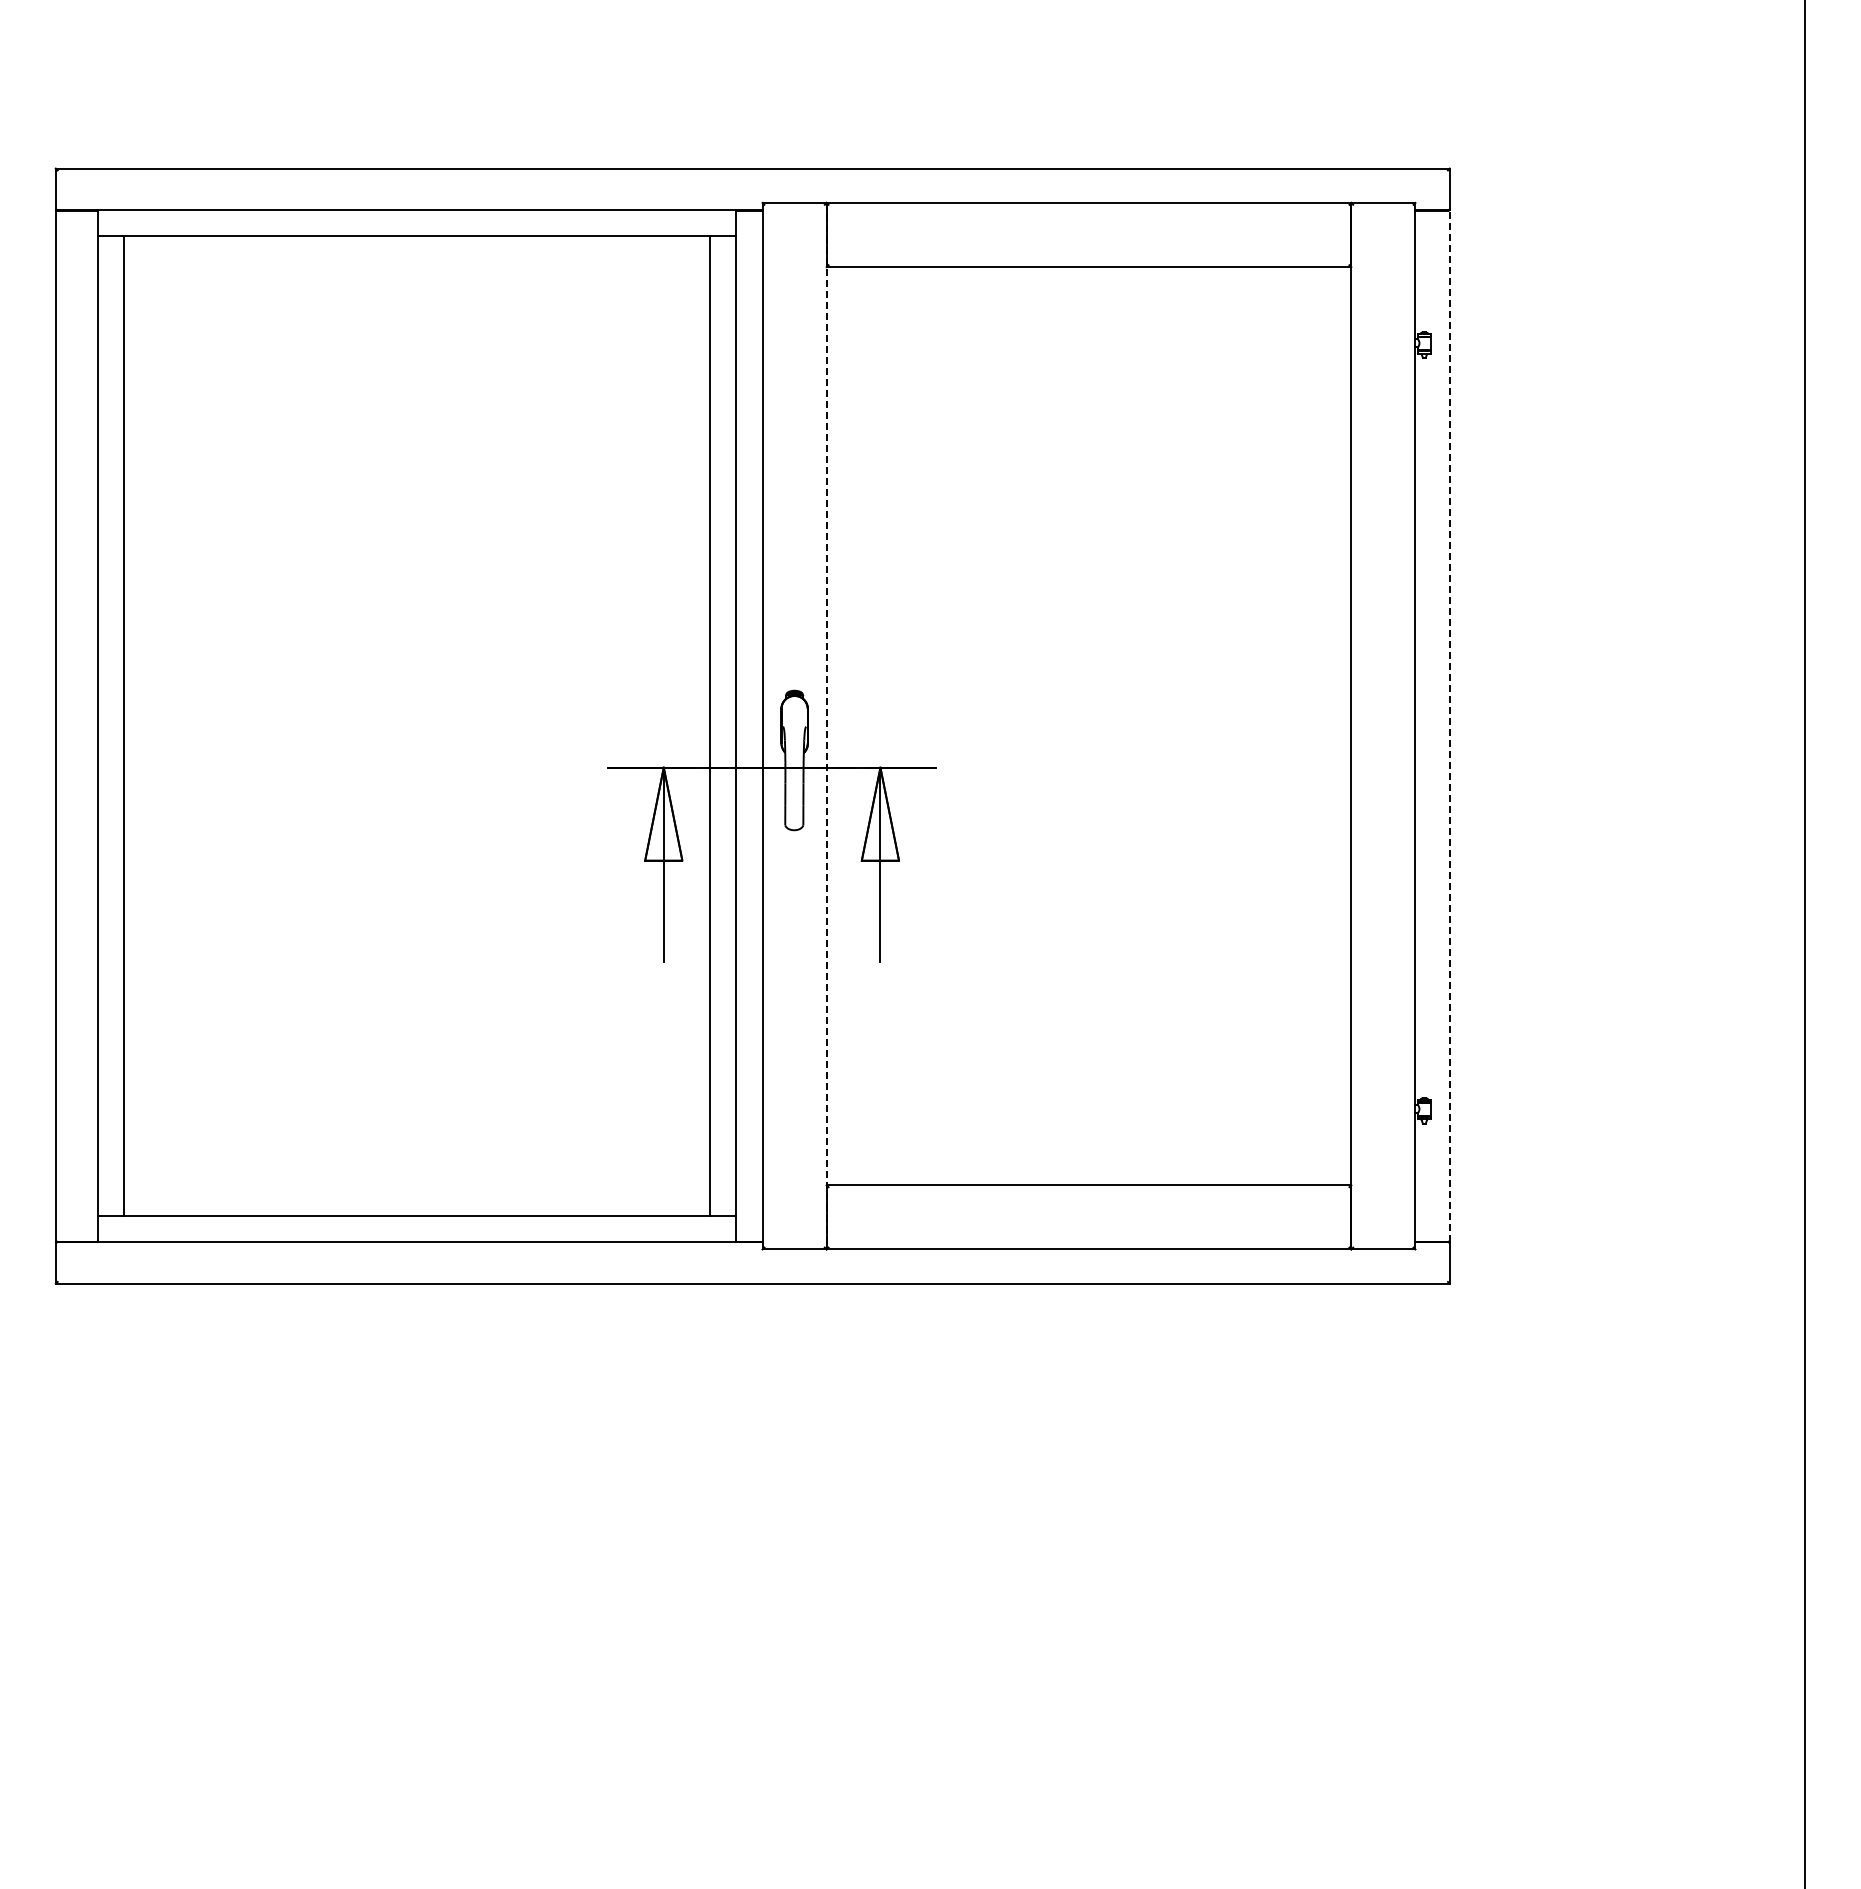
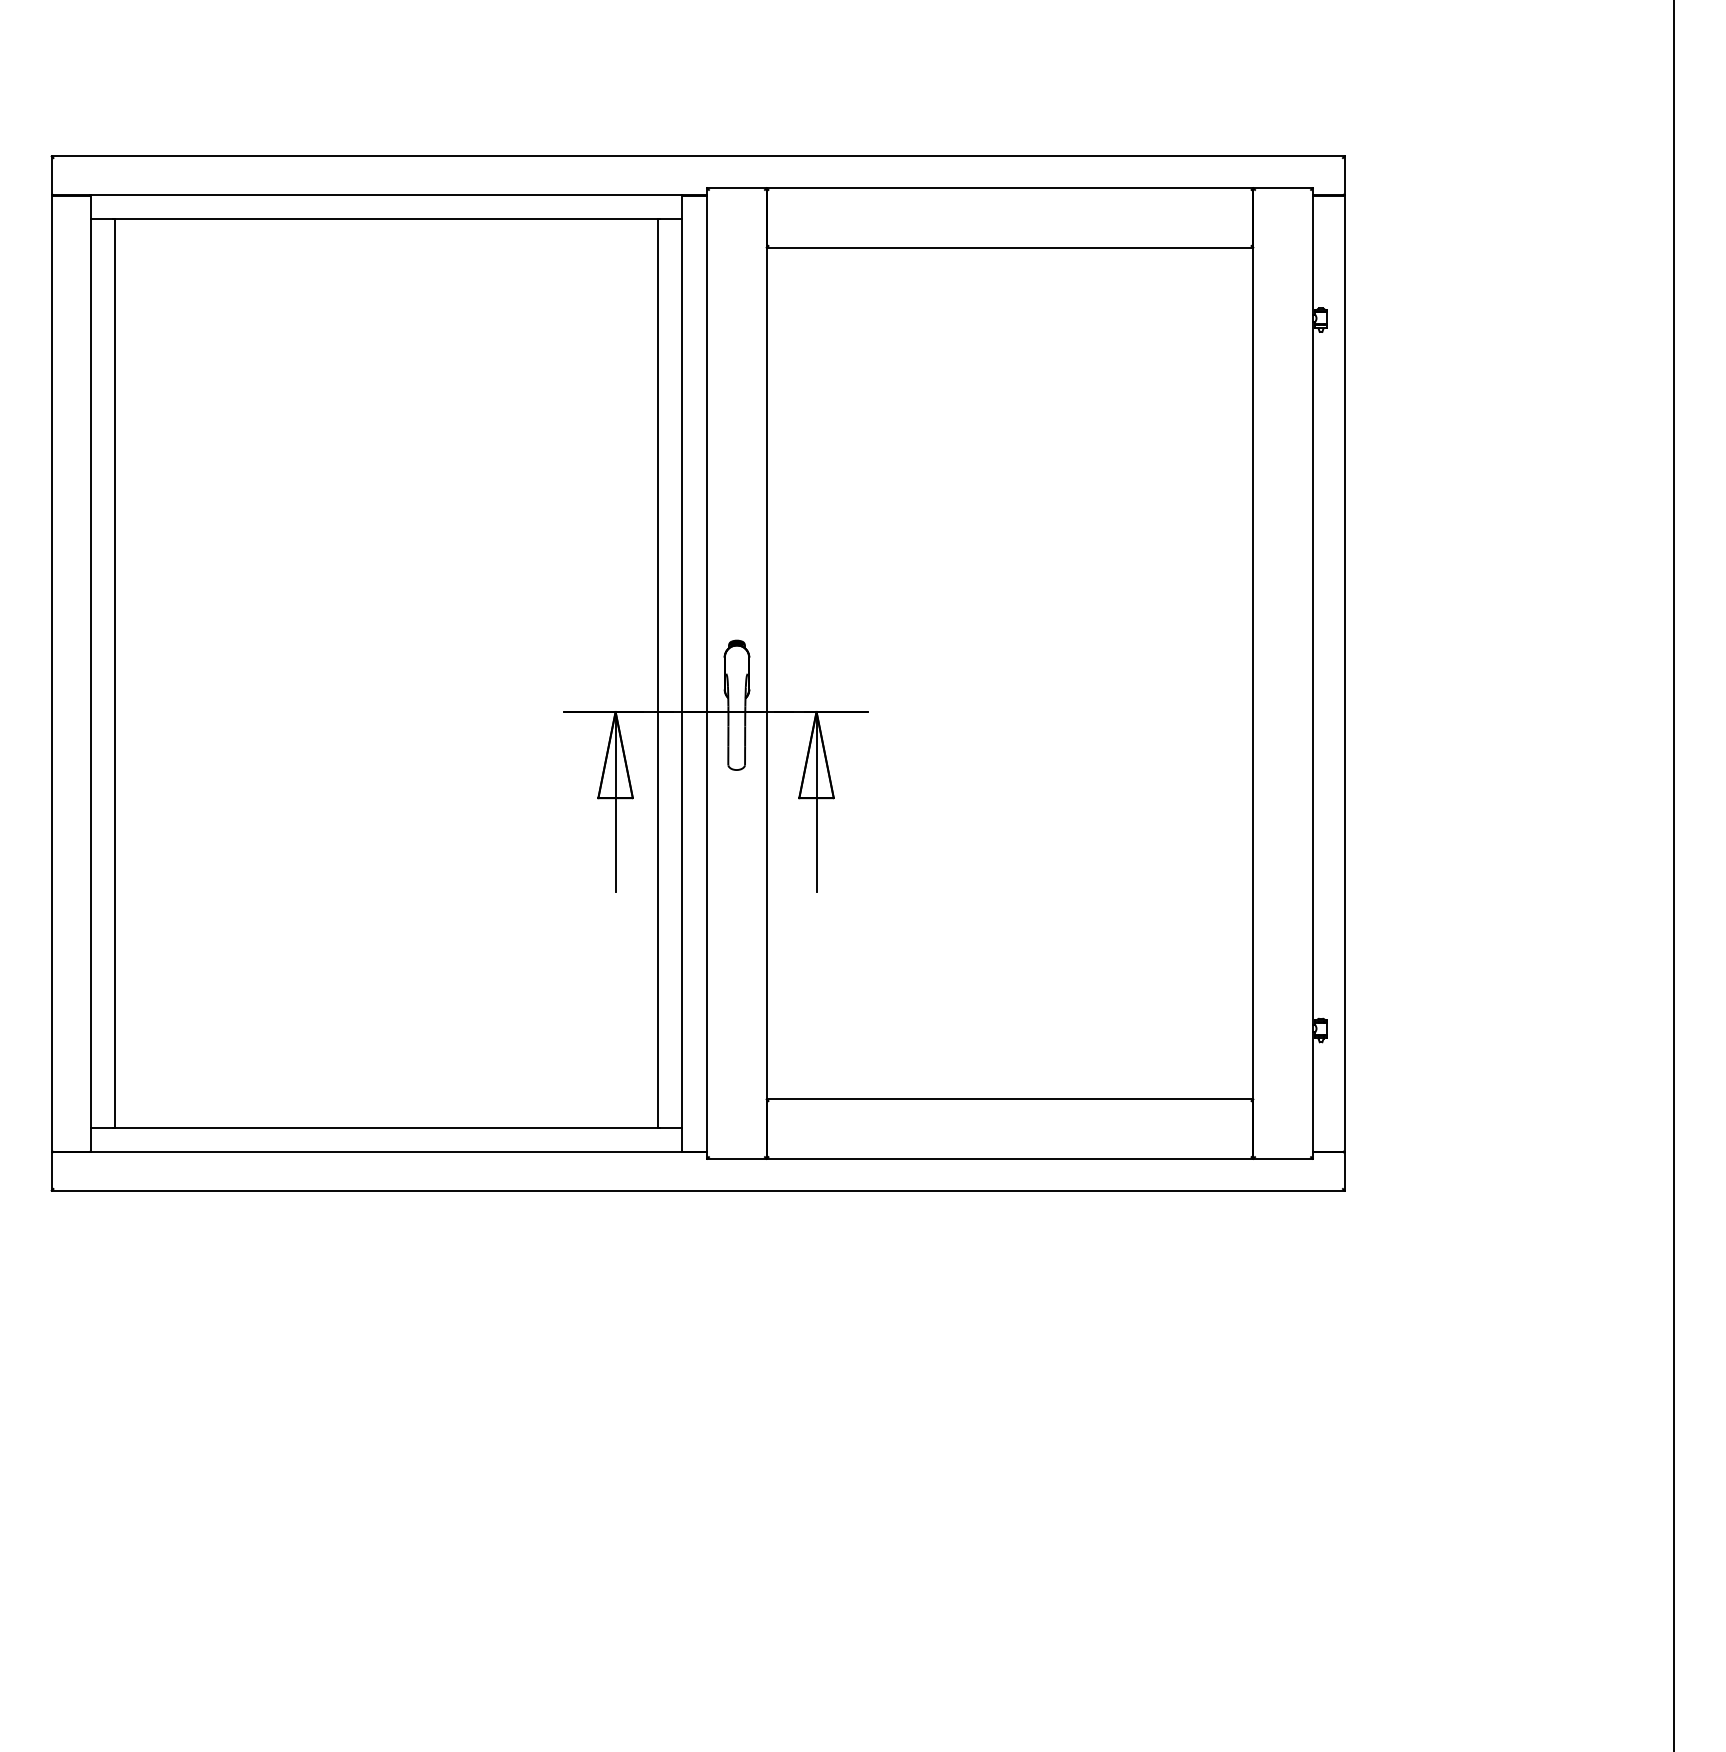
line: (826, 726) -> (766, 673), dashed -> solid
line: (1449, 726) -> (1344, 673), dashed -> solid

